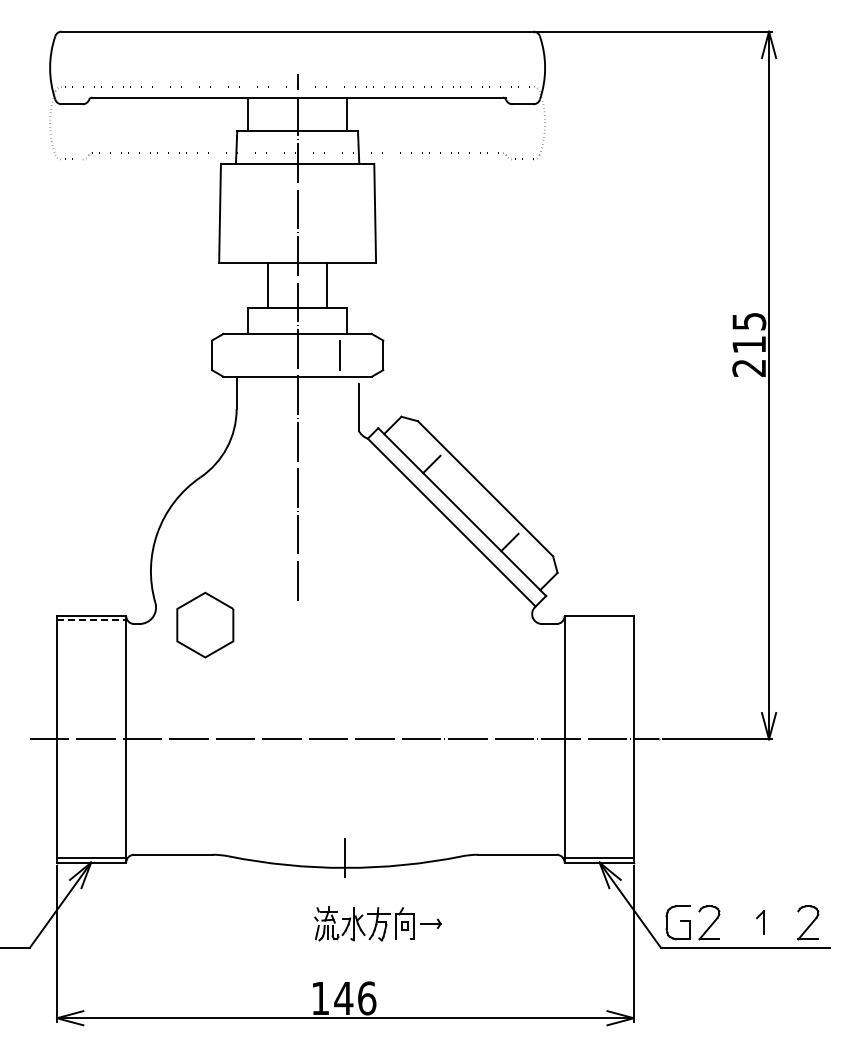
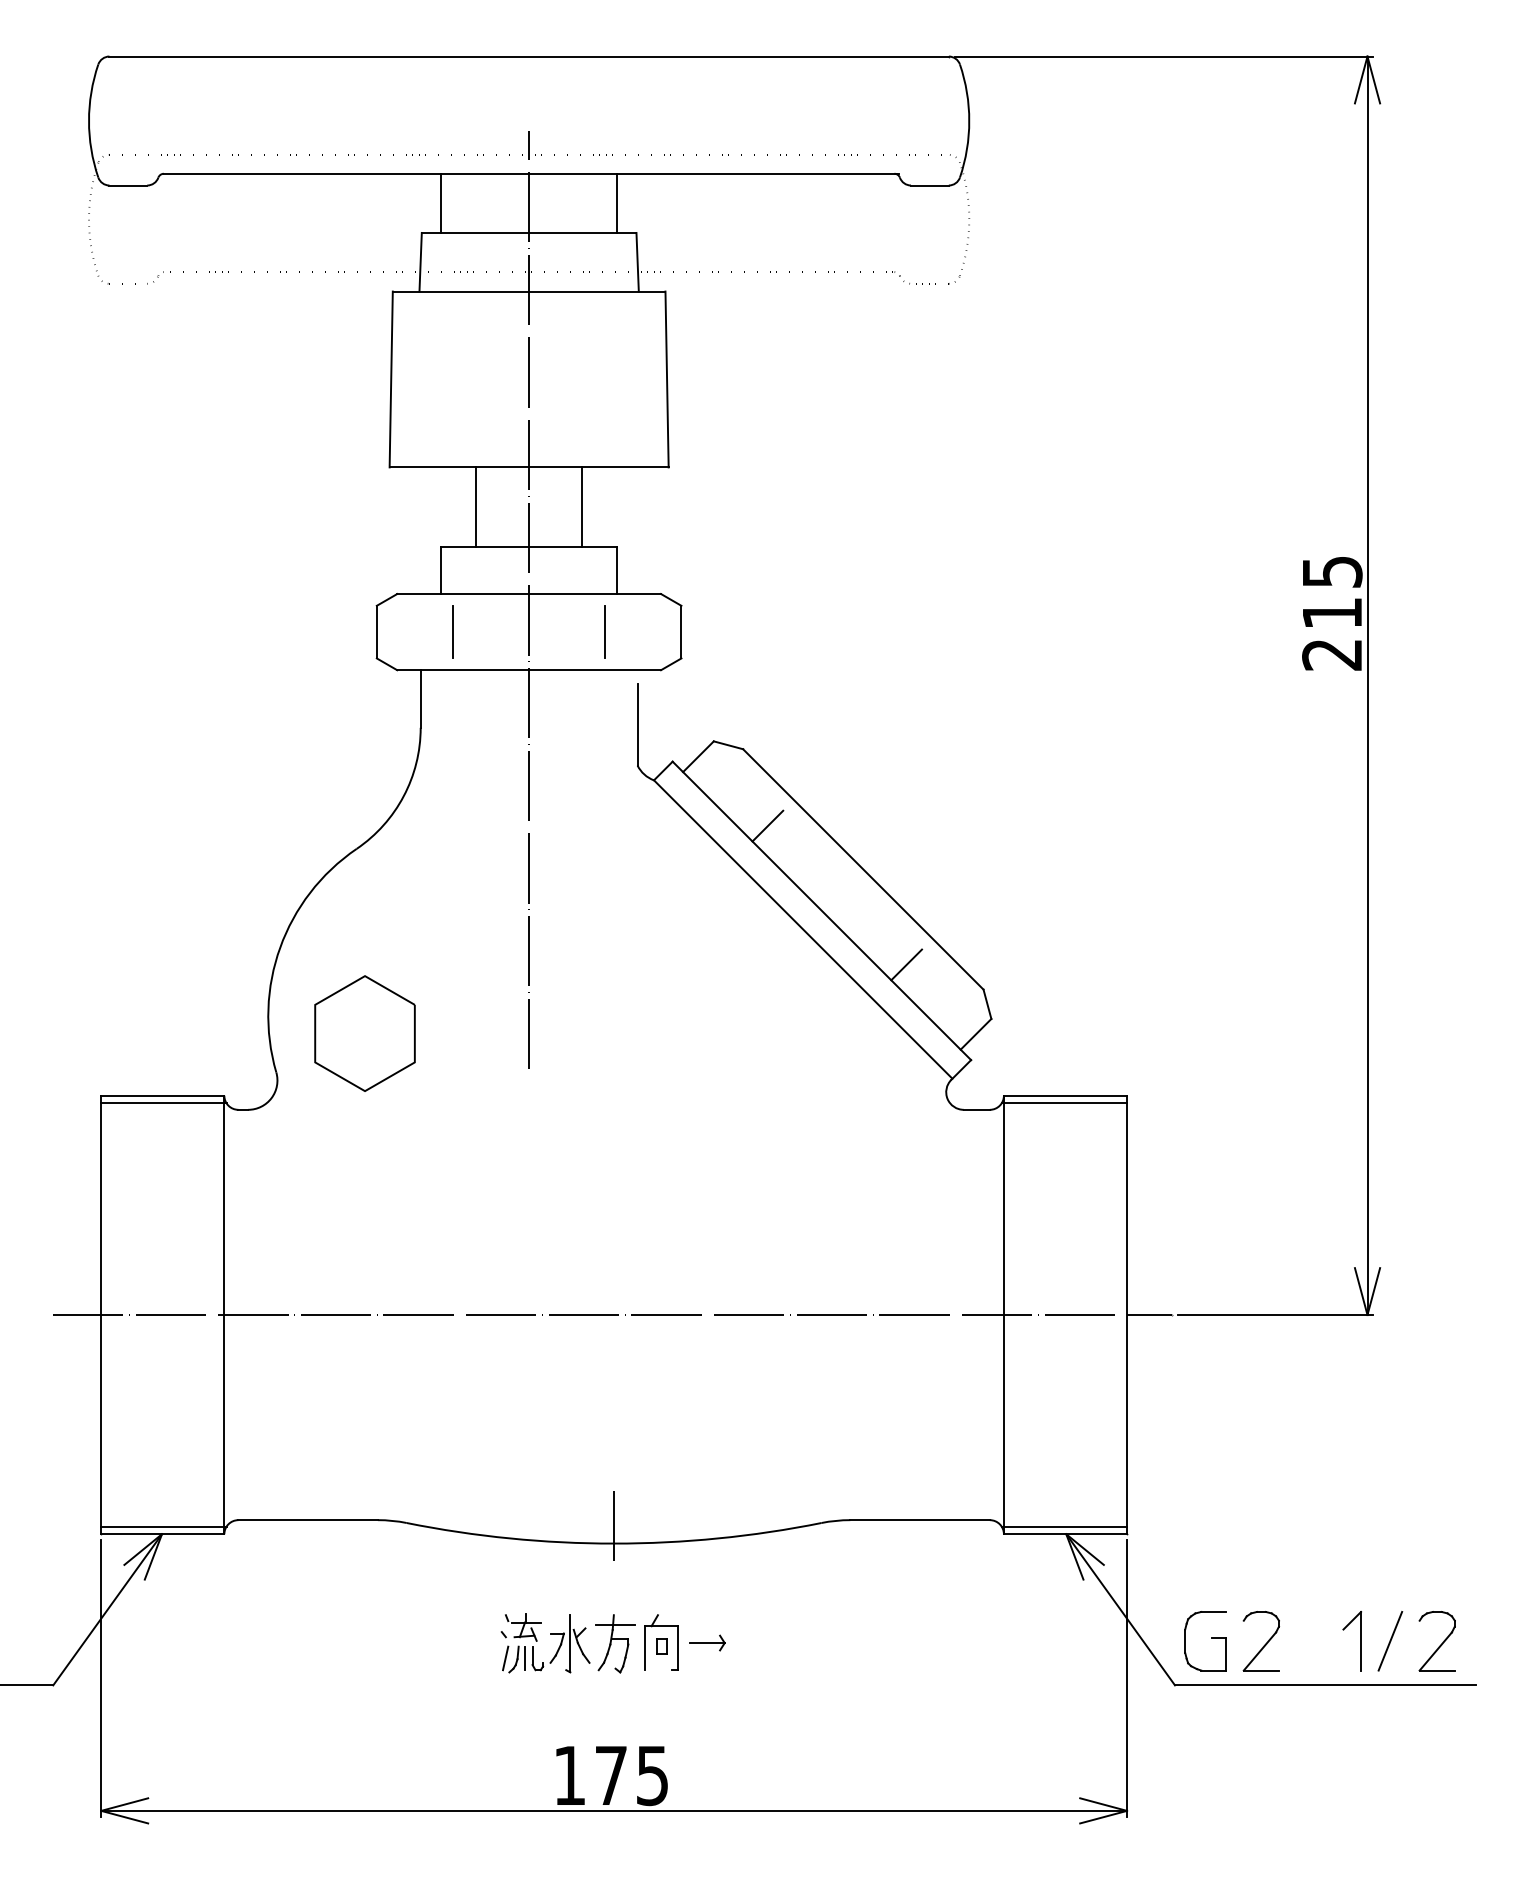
line: (254, 355) -> (452, 632), added
line: (92, 620) -> (164, 1103), dashed -> solid
line: (598, 620) -> (1064, 1103), added
part: (205, 624) -> (365, 1032), moved
part: (760, 922) -> (1352, 1640), size x1.43
line: (781, 922) -> (1389, 1640), added
part: (377, 923) -> (612, 1642), moved
text: (355, 998) -> (632, 1775), 146 -> 175

